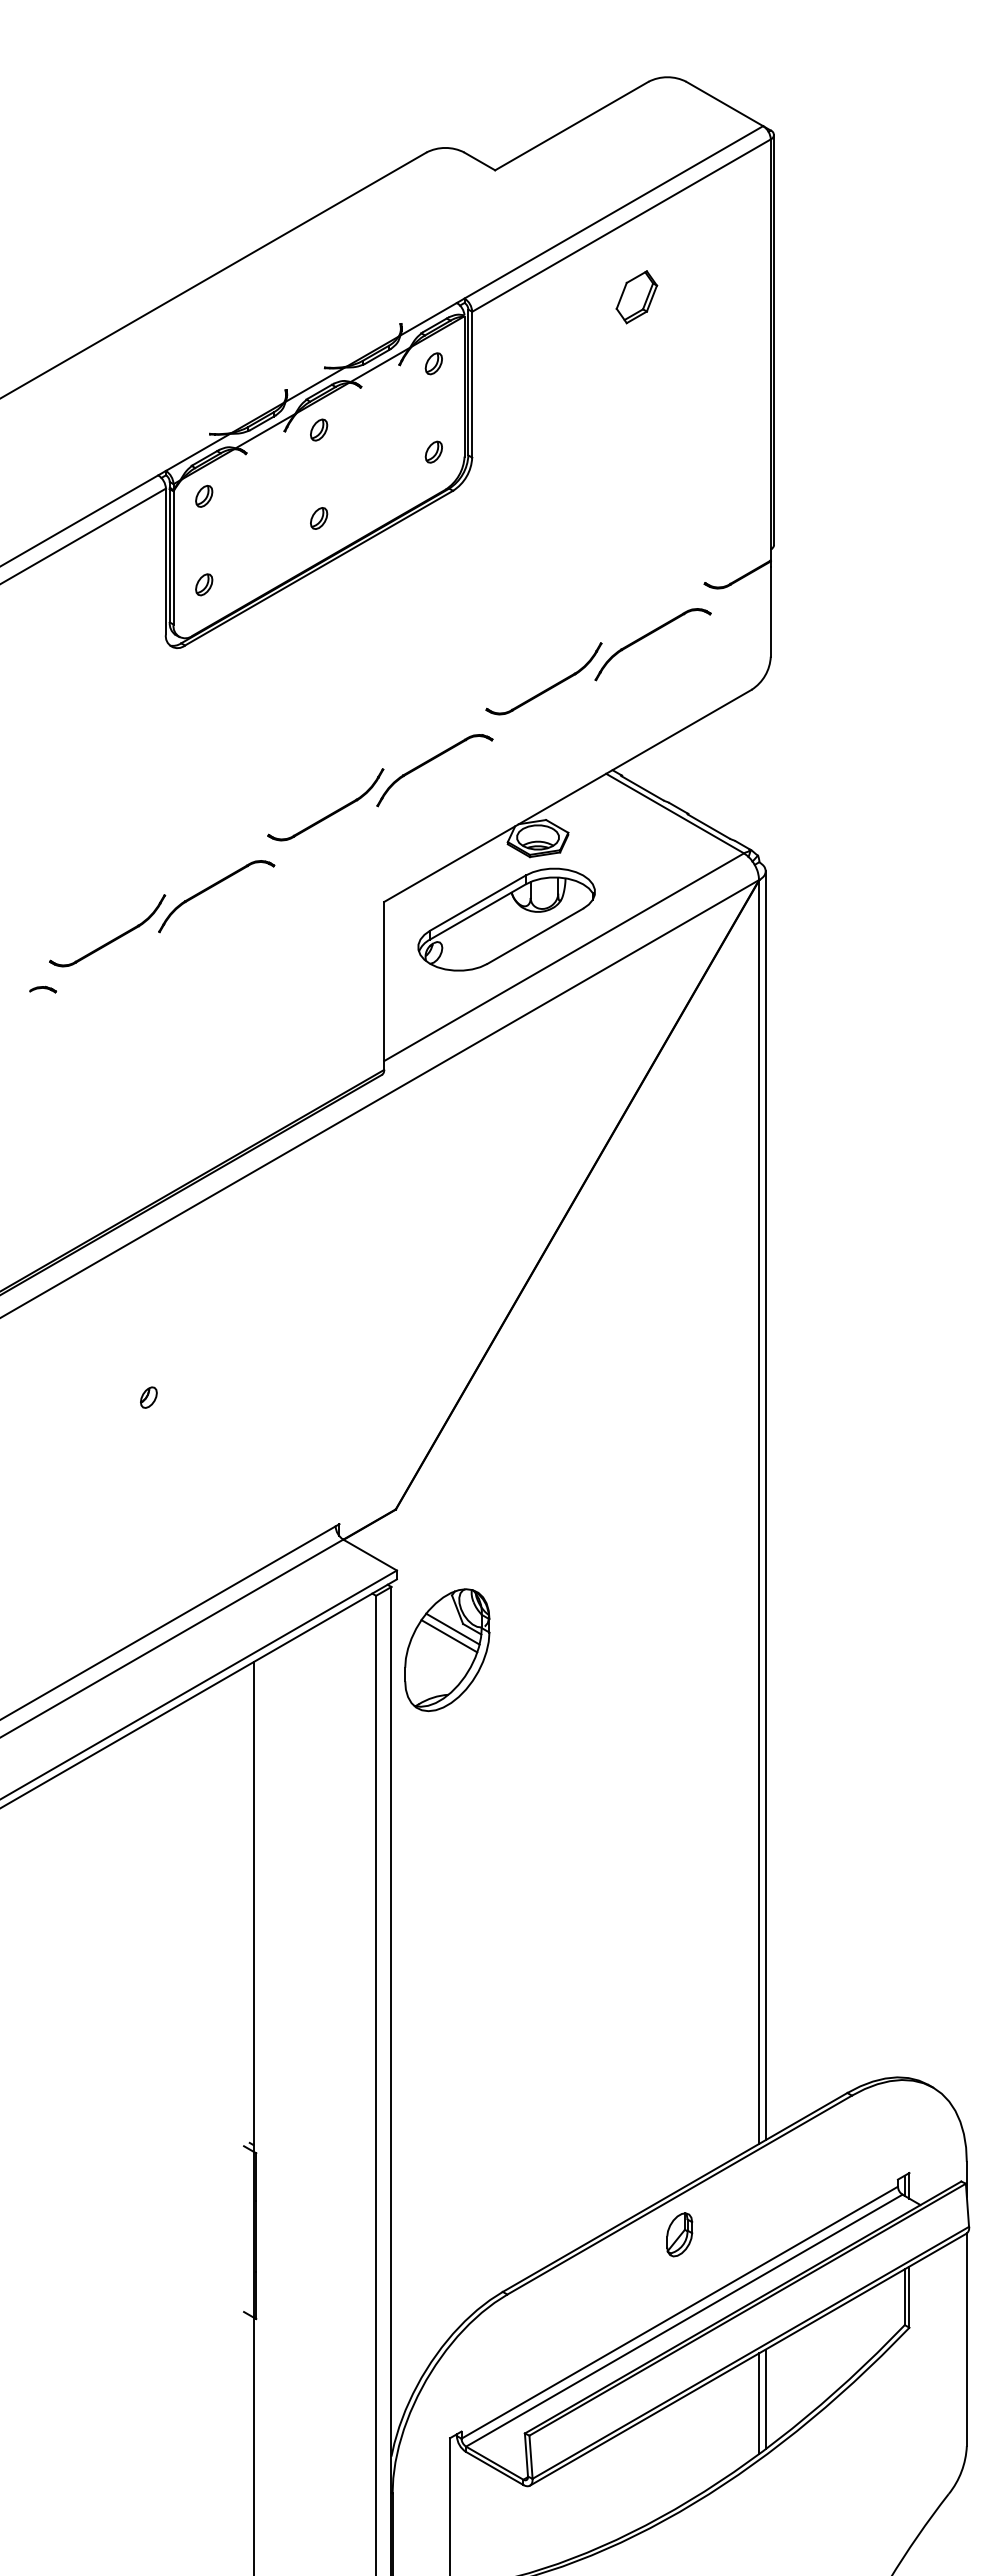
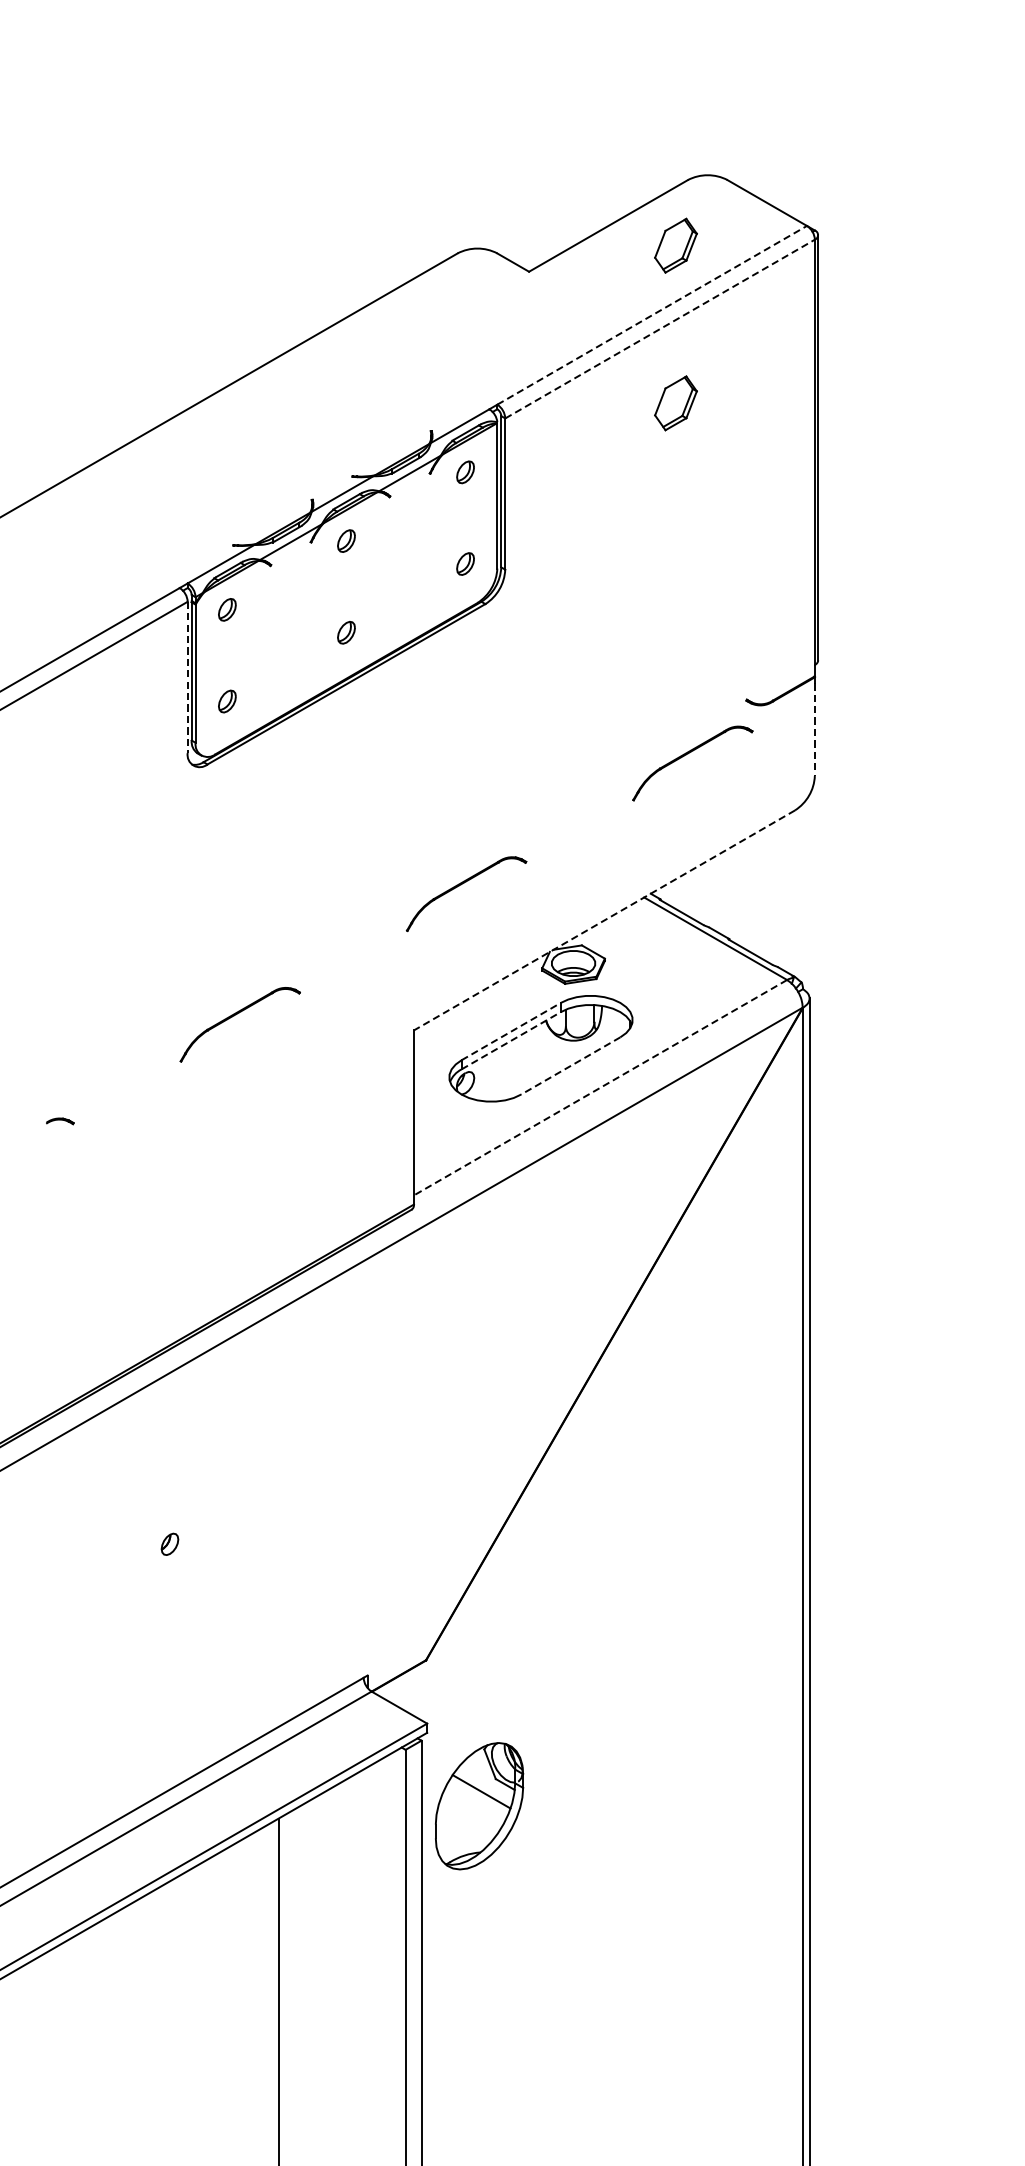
part: (636, 145) -> (675, 246), added
line: (614, 212) -> (652, 315), solid -> dashed
line: (621, 225) -> (660, 328), solid -> dashed
line: (165, 561) -> (187, 677), solid -> dashed
line: (770, 611) -> (814, 729), solid -> dashed
part: (548, 687) -> (584, 808), removed
line: (567, 796) -> (604, 921), solid -> dashed
part: (330, 813) -> (358, 938), removed
line: (478, 902) -> (511, 1030), solid -> dashed
line: (478, 911) -> (511, 1040), solid -> dashed
line: (534, 936) -> (569, 1066), solid -> dashed
part: (113, 938) -> (133, 1068), removed
line: (564, 957) -> (600, 1087), solid -> dashed
line: (452, 1628) -> (484, 1783), removed

